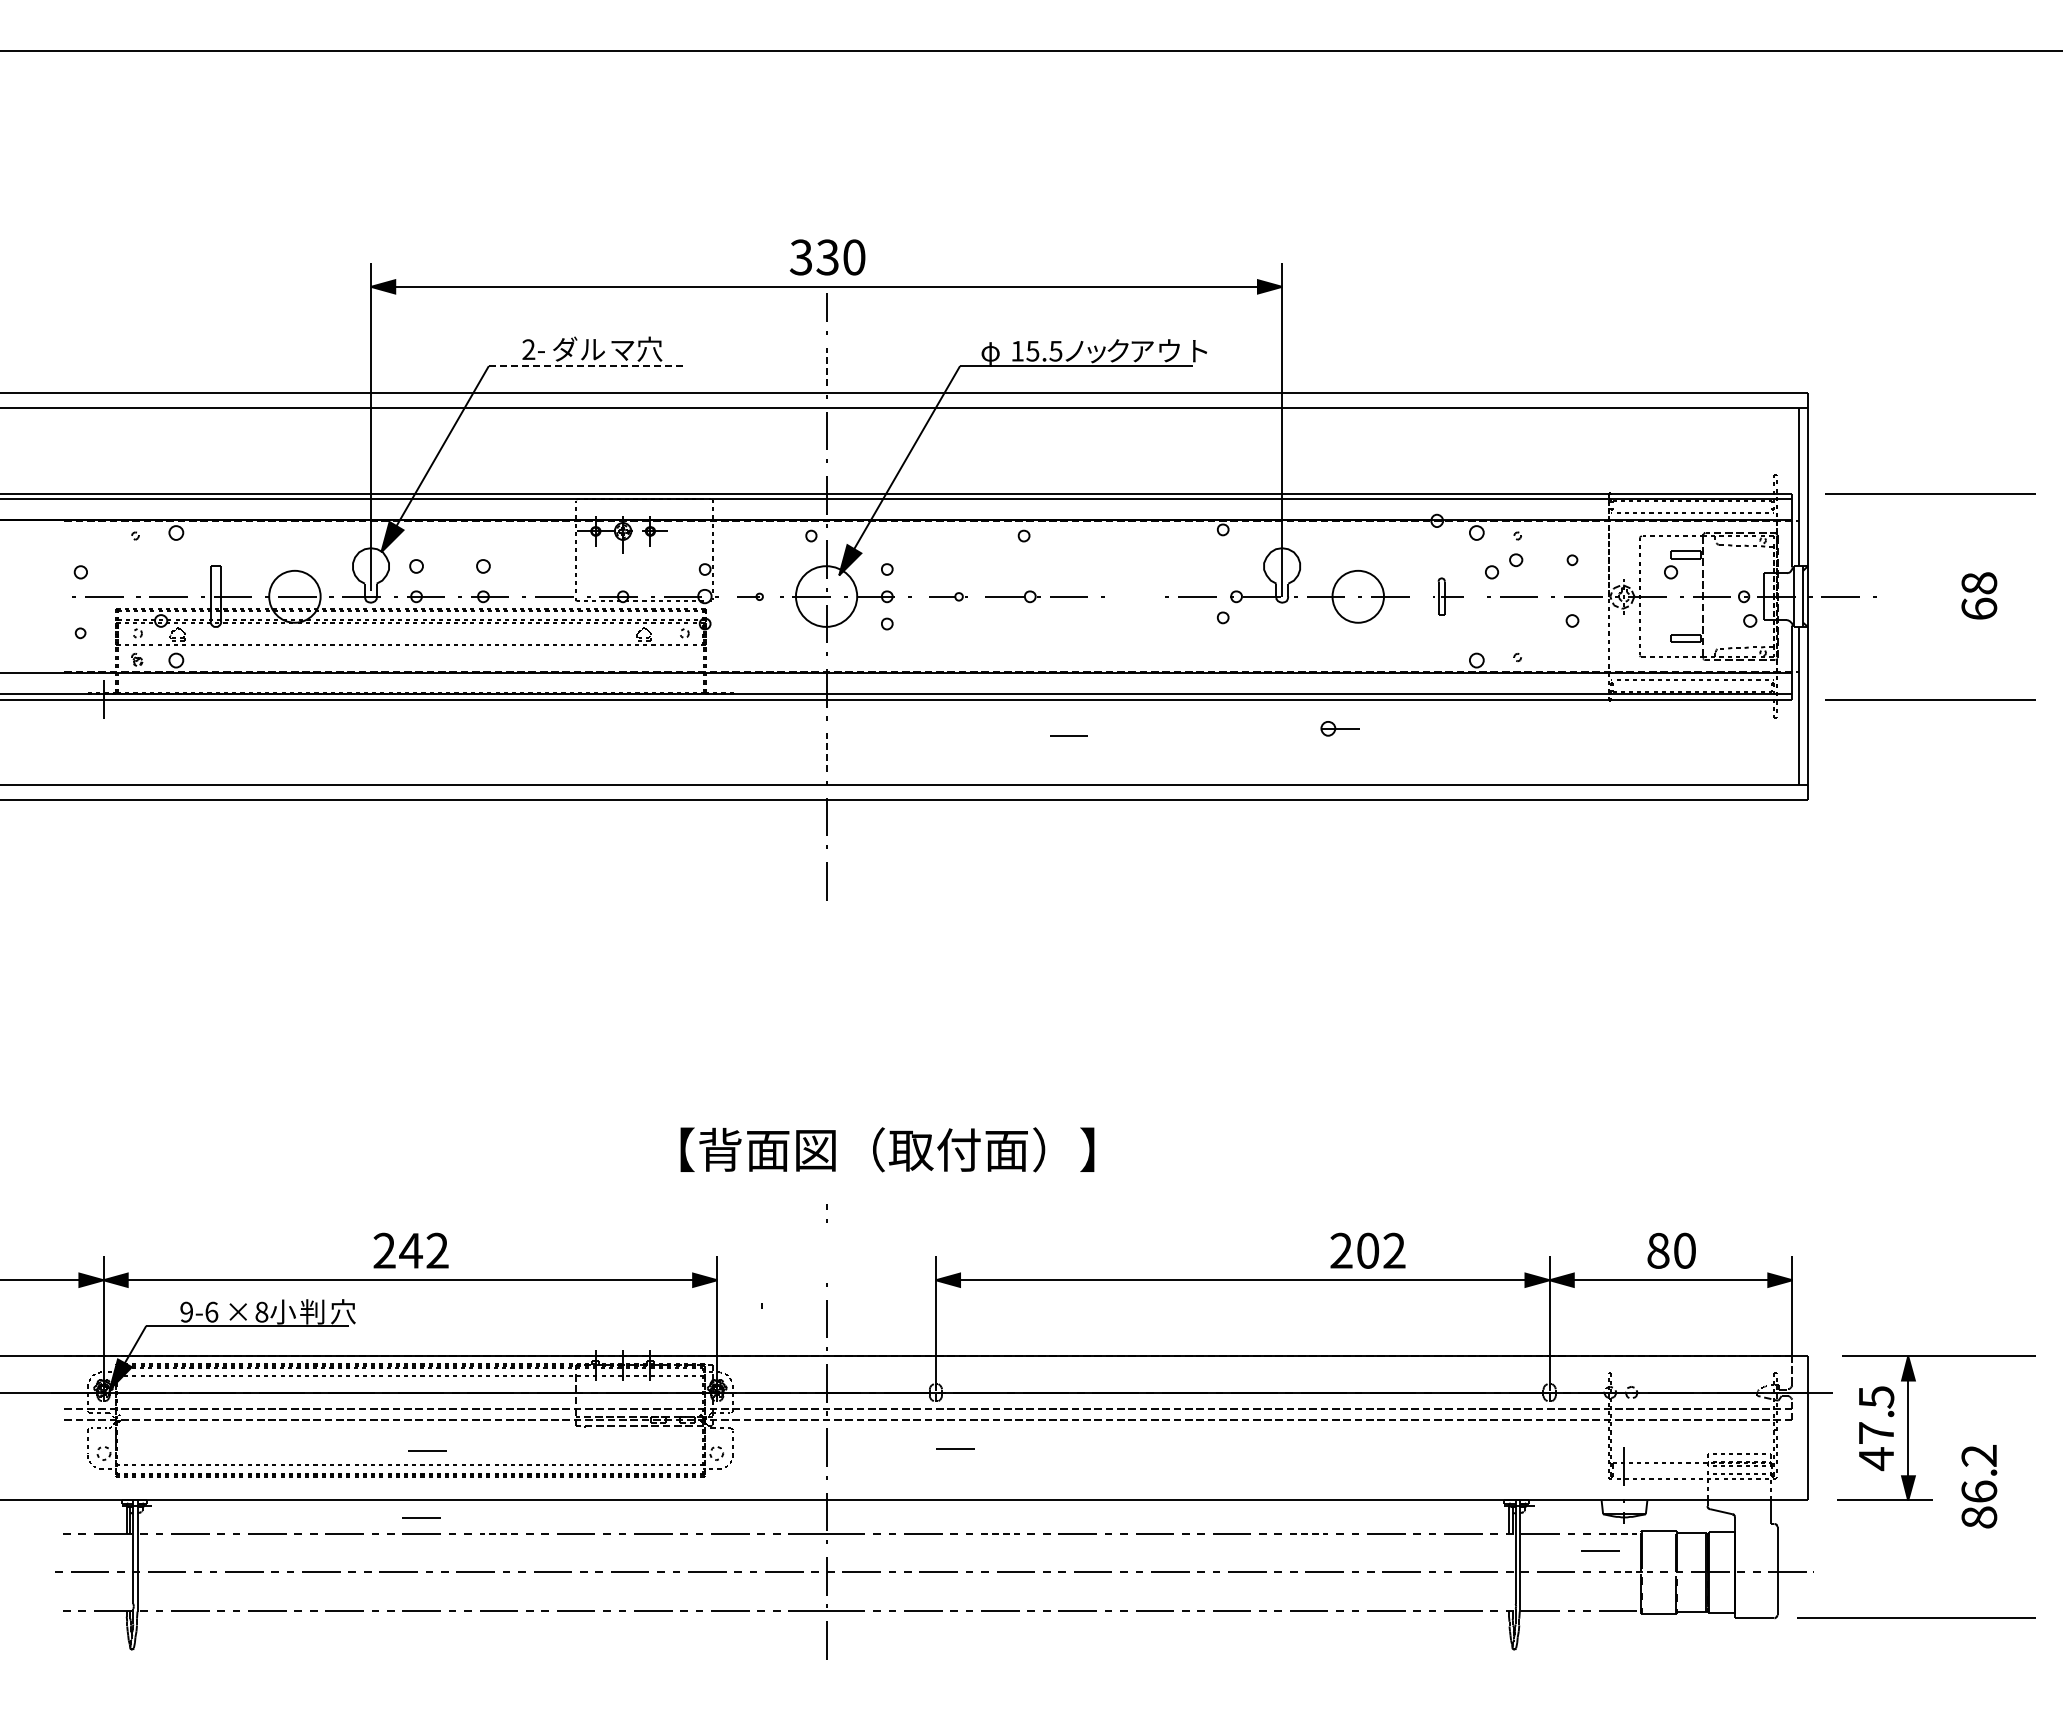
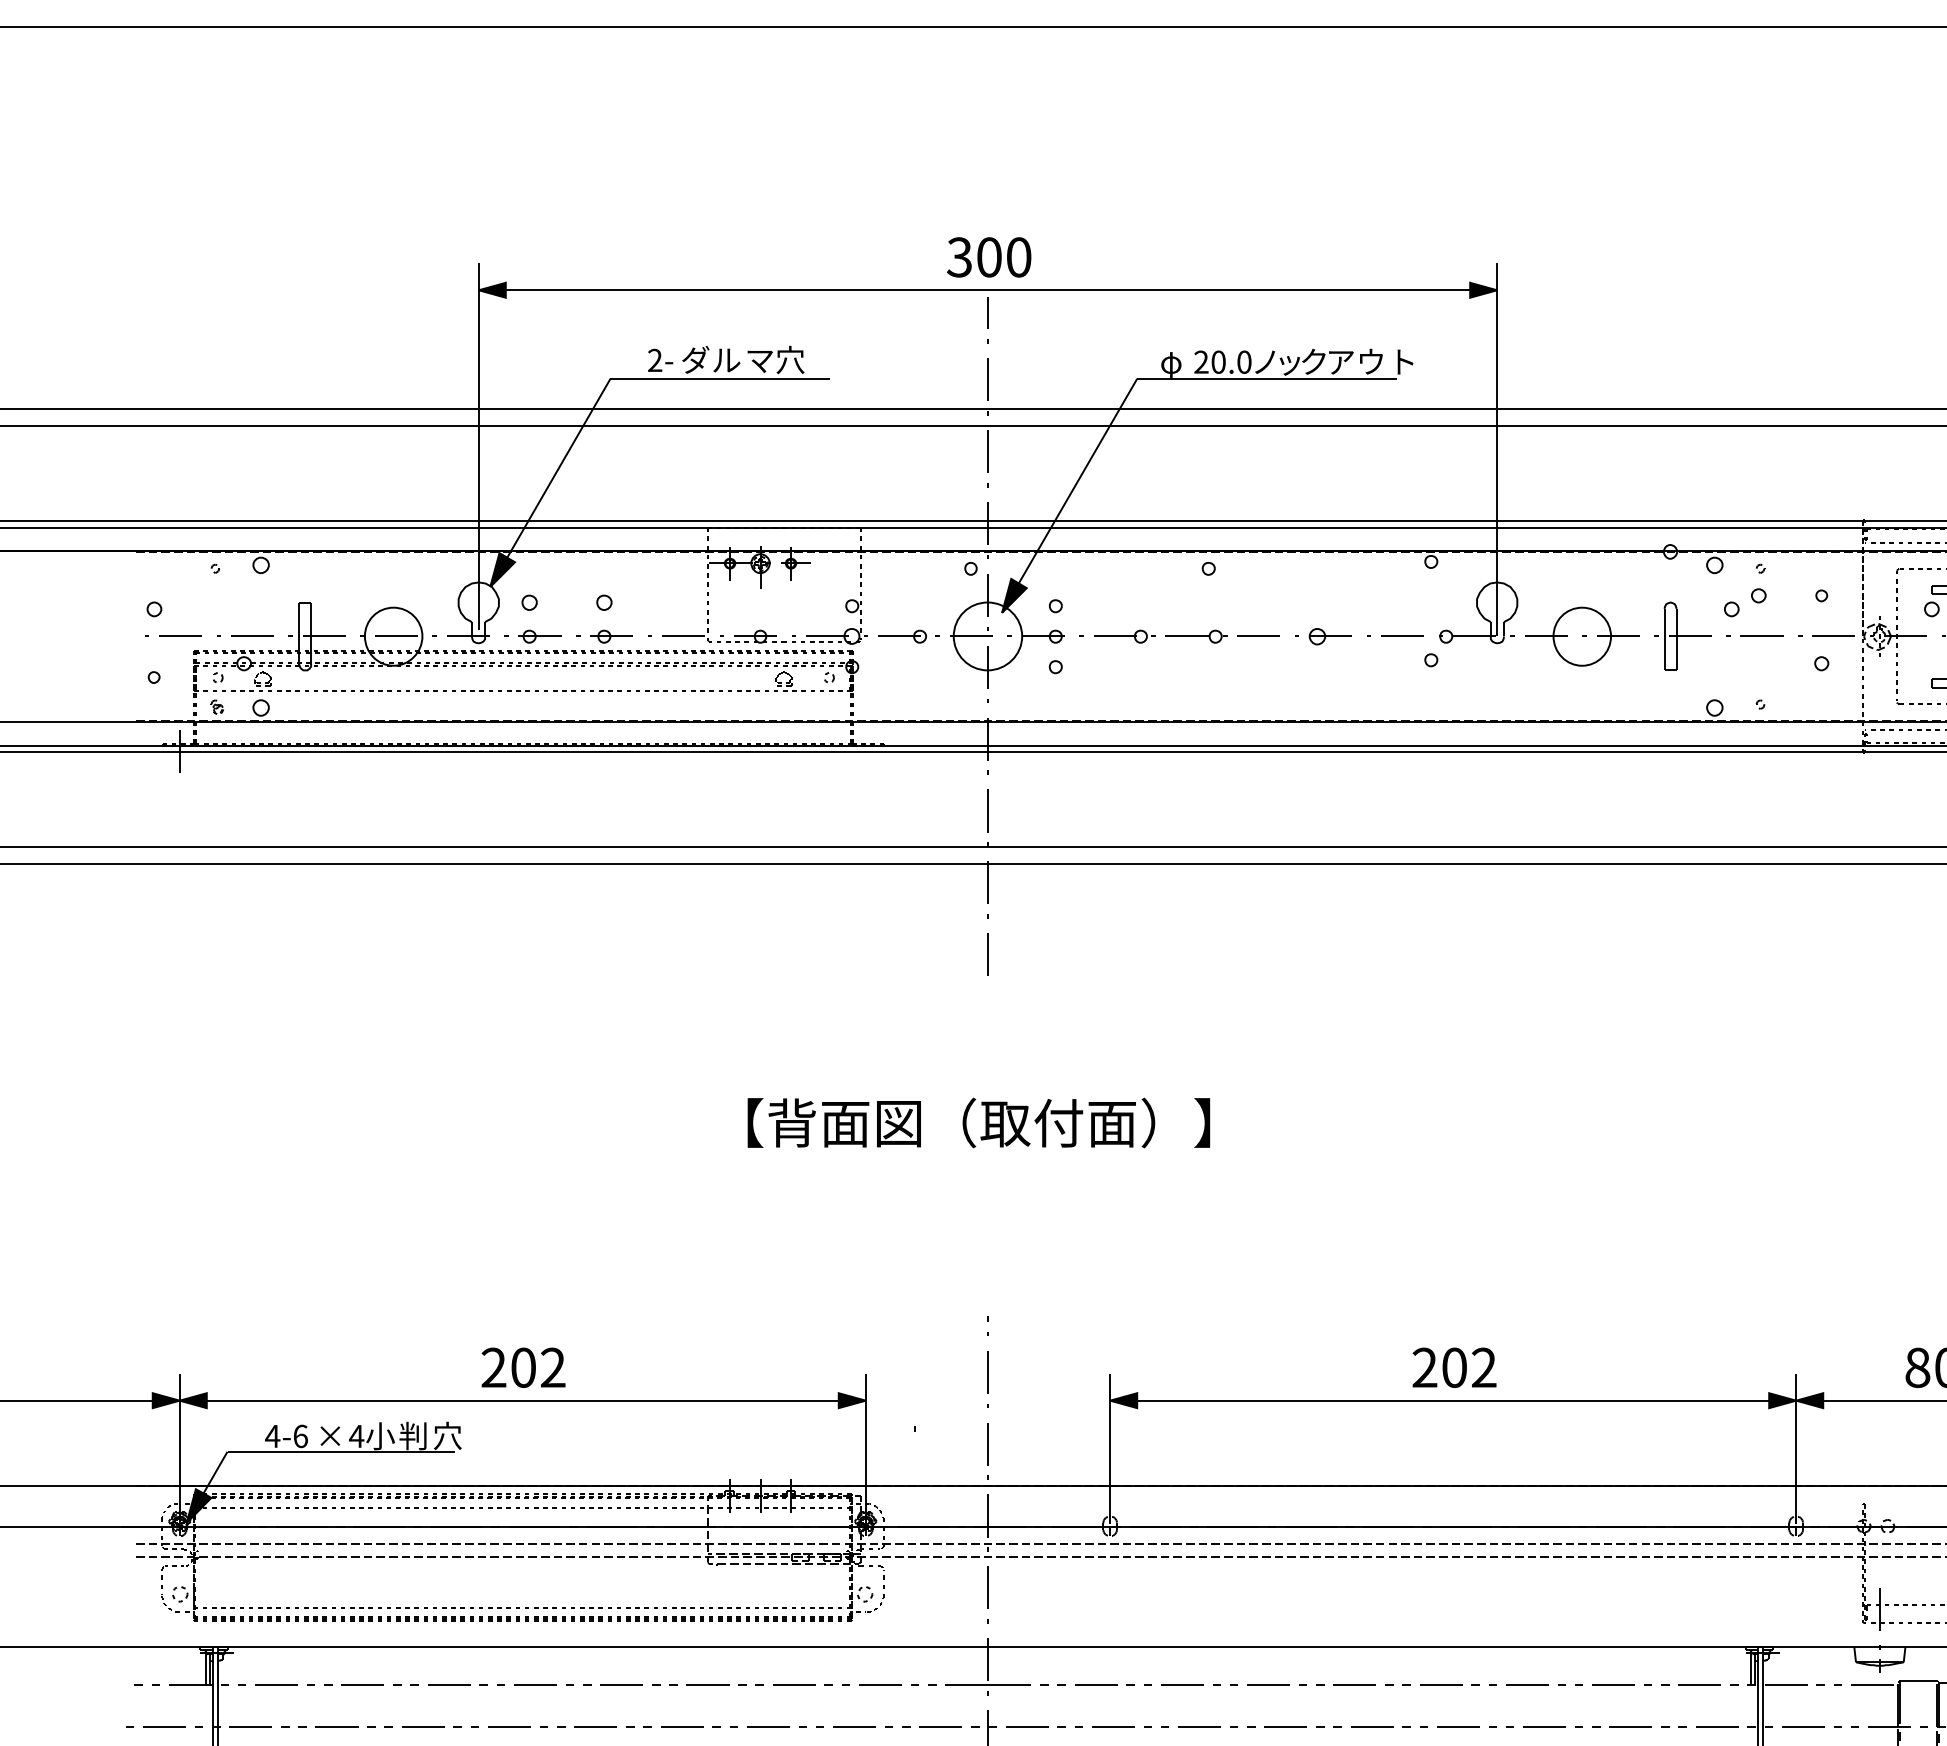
text: (827, 257) -> (988, 257), 330 -> 300
text: (1036, 350) -> (1222, 361), 15.5 -> 20.0
line: (587, 366) -> (720, 379), dashed -> solid
line: (826, 366) -> (987, 379), dashed -> solid
part: (750, 596) -> (902, 636), size x1.67
part: (948, 596) -> (1124, 636), size x1.43
part: (1448, 596) -> (1683, 636), size x1.67
part: (1339, 728) -> (1329, 636), moved
line: (1068, 735) -> (1258, 791), removed
line: (826, 752) -> (987, 810), dashed -> solid
text: (887, 1149) -> (978, 1122), moved
text: (410, 1250) -> (522, 1367), 242 -> 202
text: (1367, 1250) -> (1453, 1367), moved
line: (826, 1254) -> (987, 1371), added
text: (186, 1311) -> (272, 1435), 9-6 -> 4-6
text: (261, 1311) -> (356, 1435), 8 -> 4
line: (955, 1448) -> (1132, 1588), removed
line: (427, 1450) -> (541, 1590), removed
line: (421, 1517) -> (535, 1665), removed
line: (498, 1534) -> (621, 1684), dashed -> solid
line: (1000, 1534) -> (1182, 1684), dashed -> solid
line: (1309, 1534) -> (1527, 1684), dashed -> solid
line: (1618, 1534) -> (1873, 1684), dashed -> solid
line: (1600, 1550) -> (1853, 1702), removed
line: (1633, 1572) -> (1889, 1727), dashed -> solid

